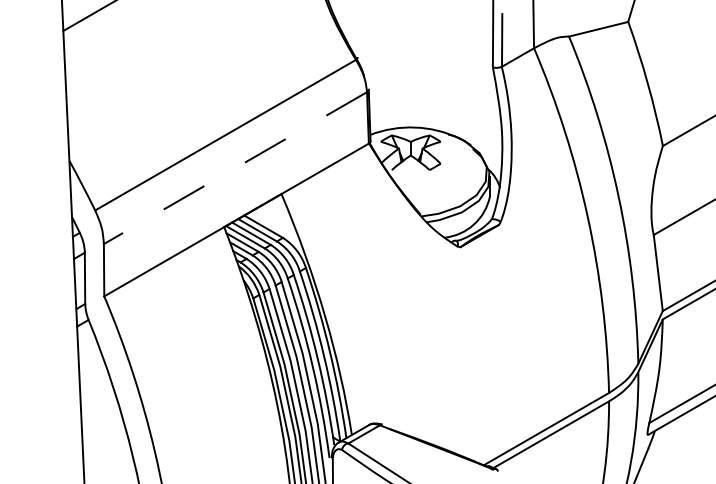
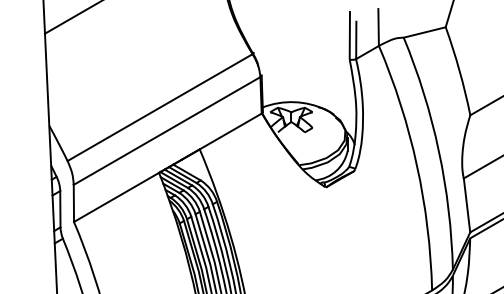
line: (235, 168) -> (167, 131), dashed -> solid

